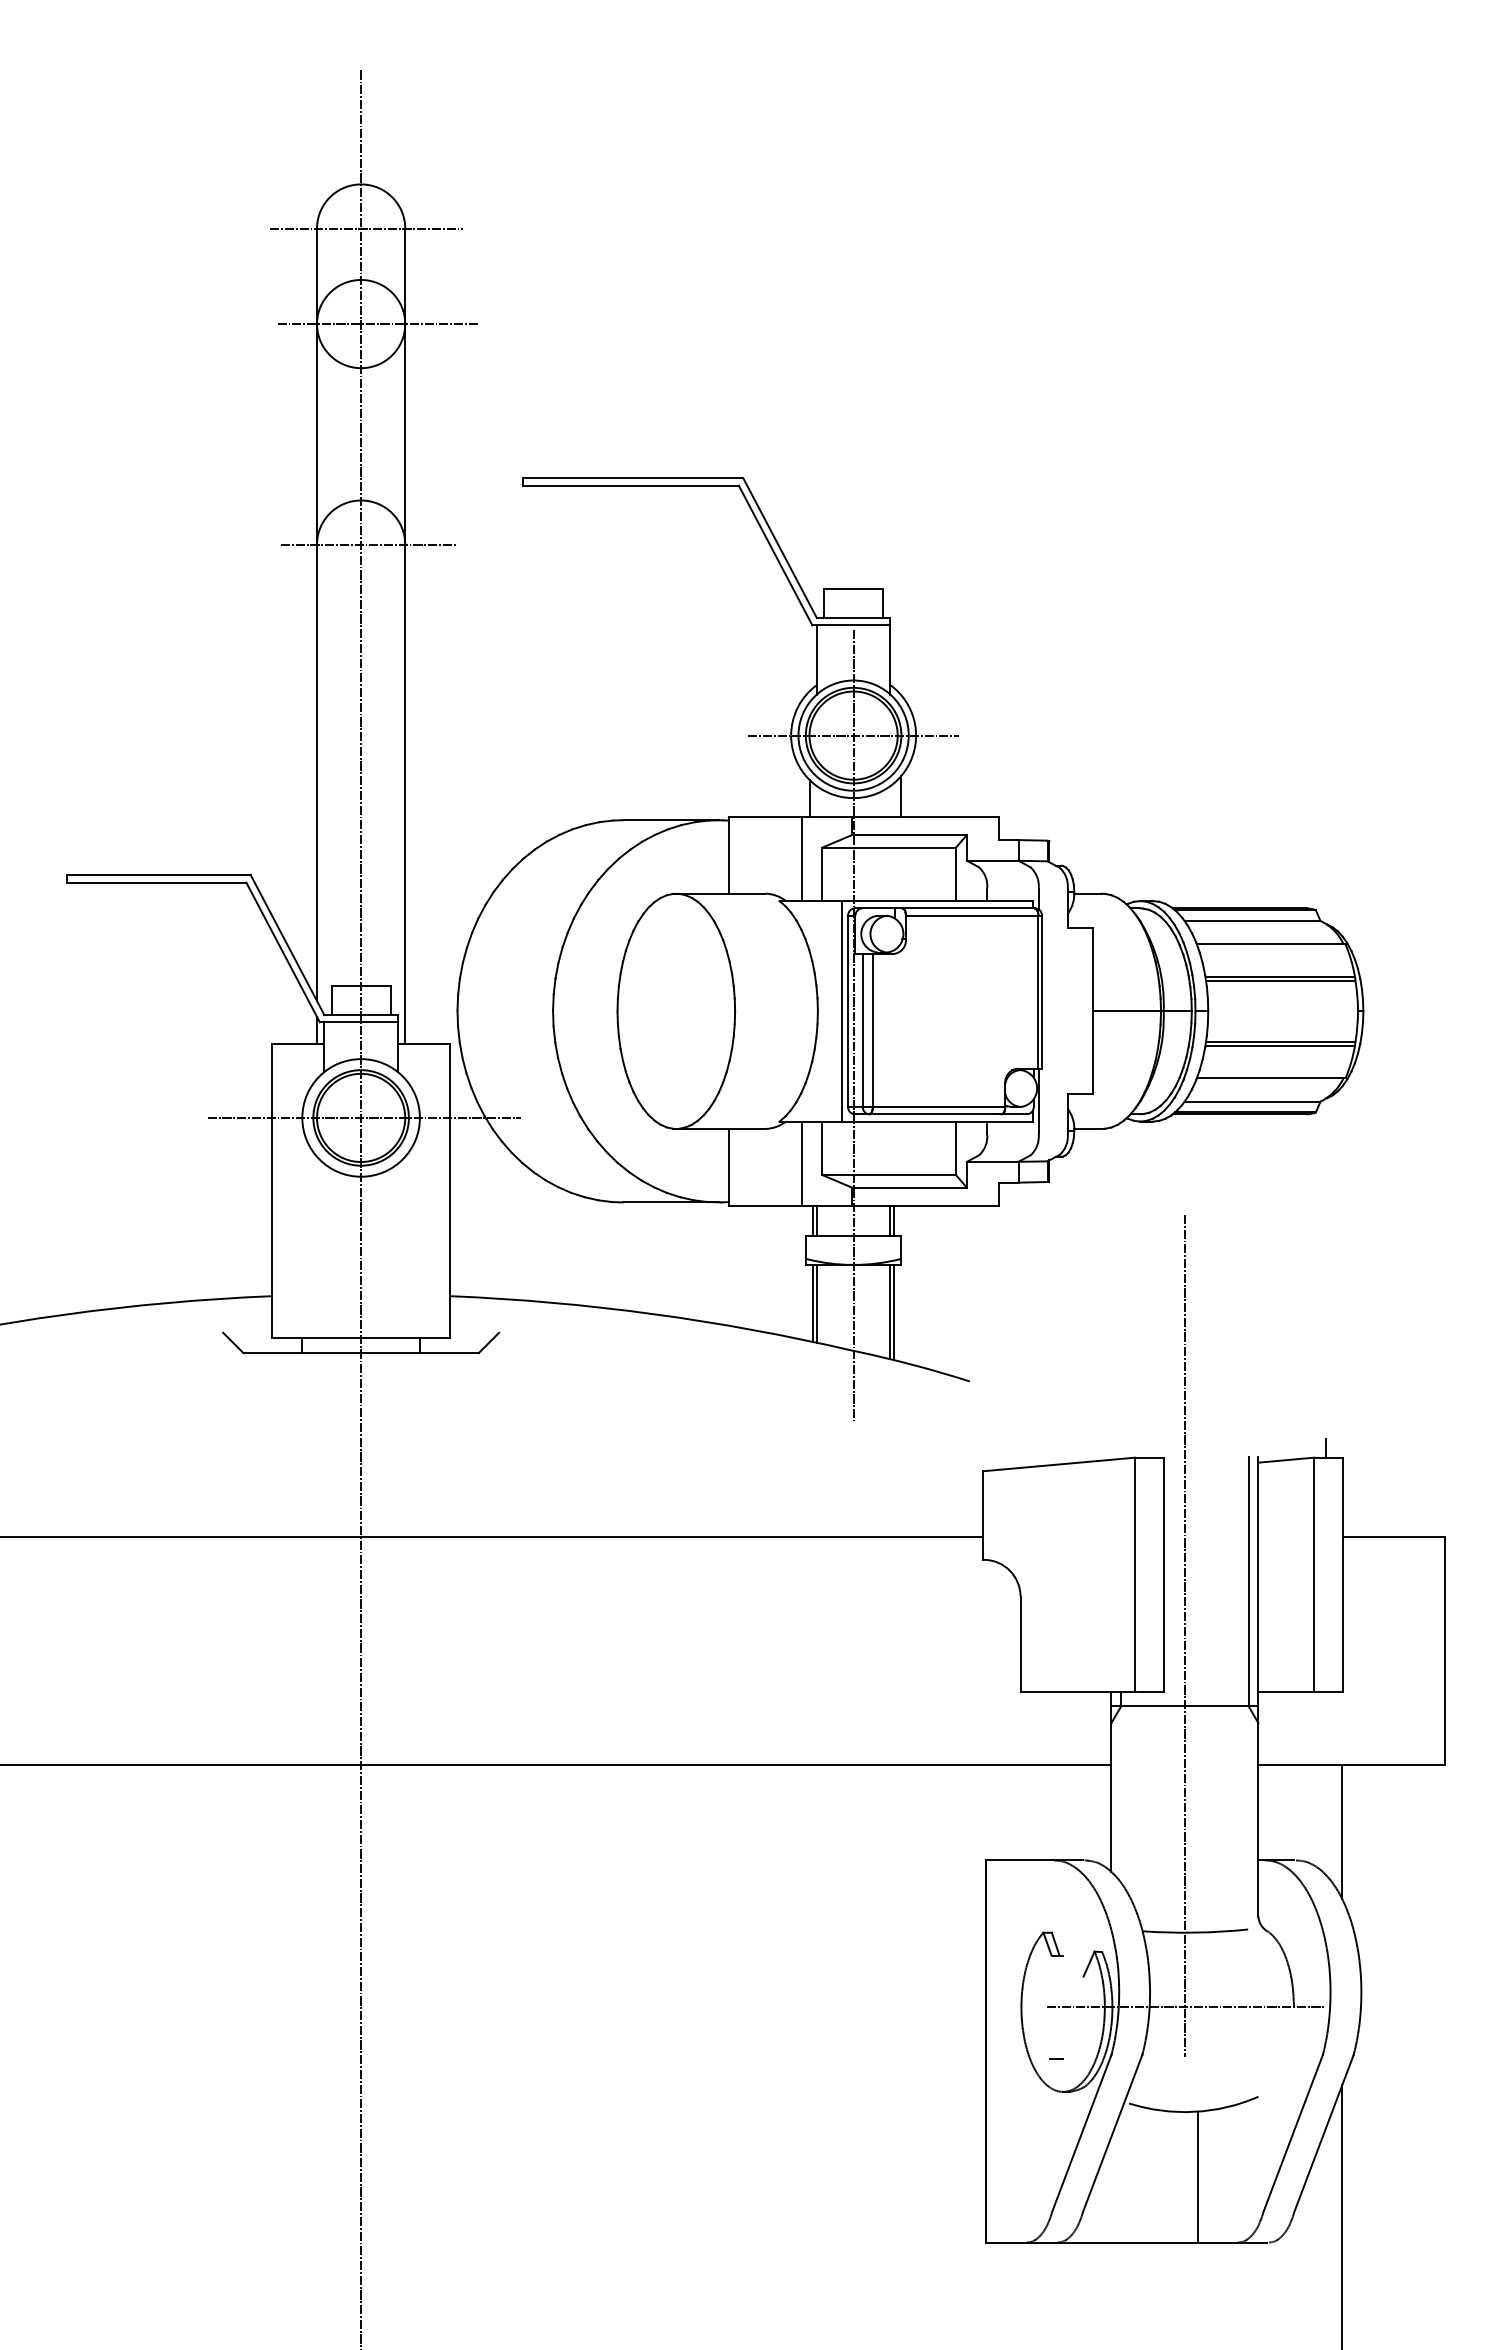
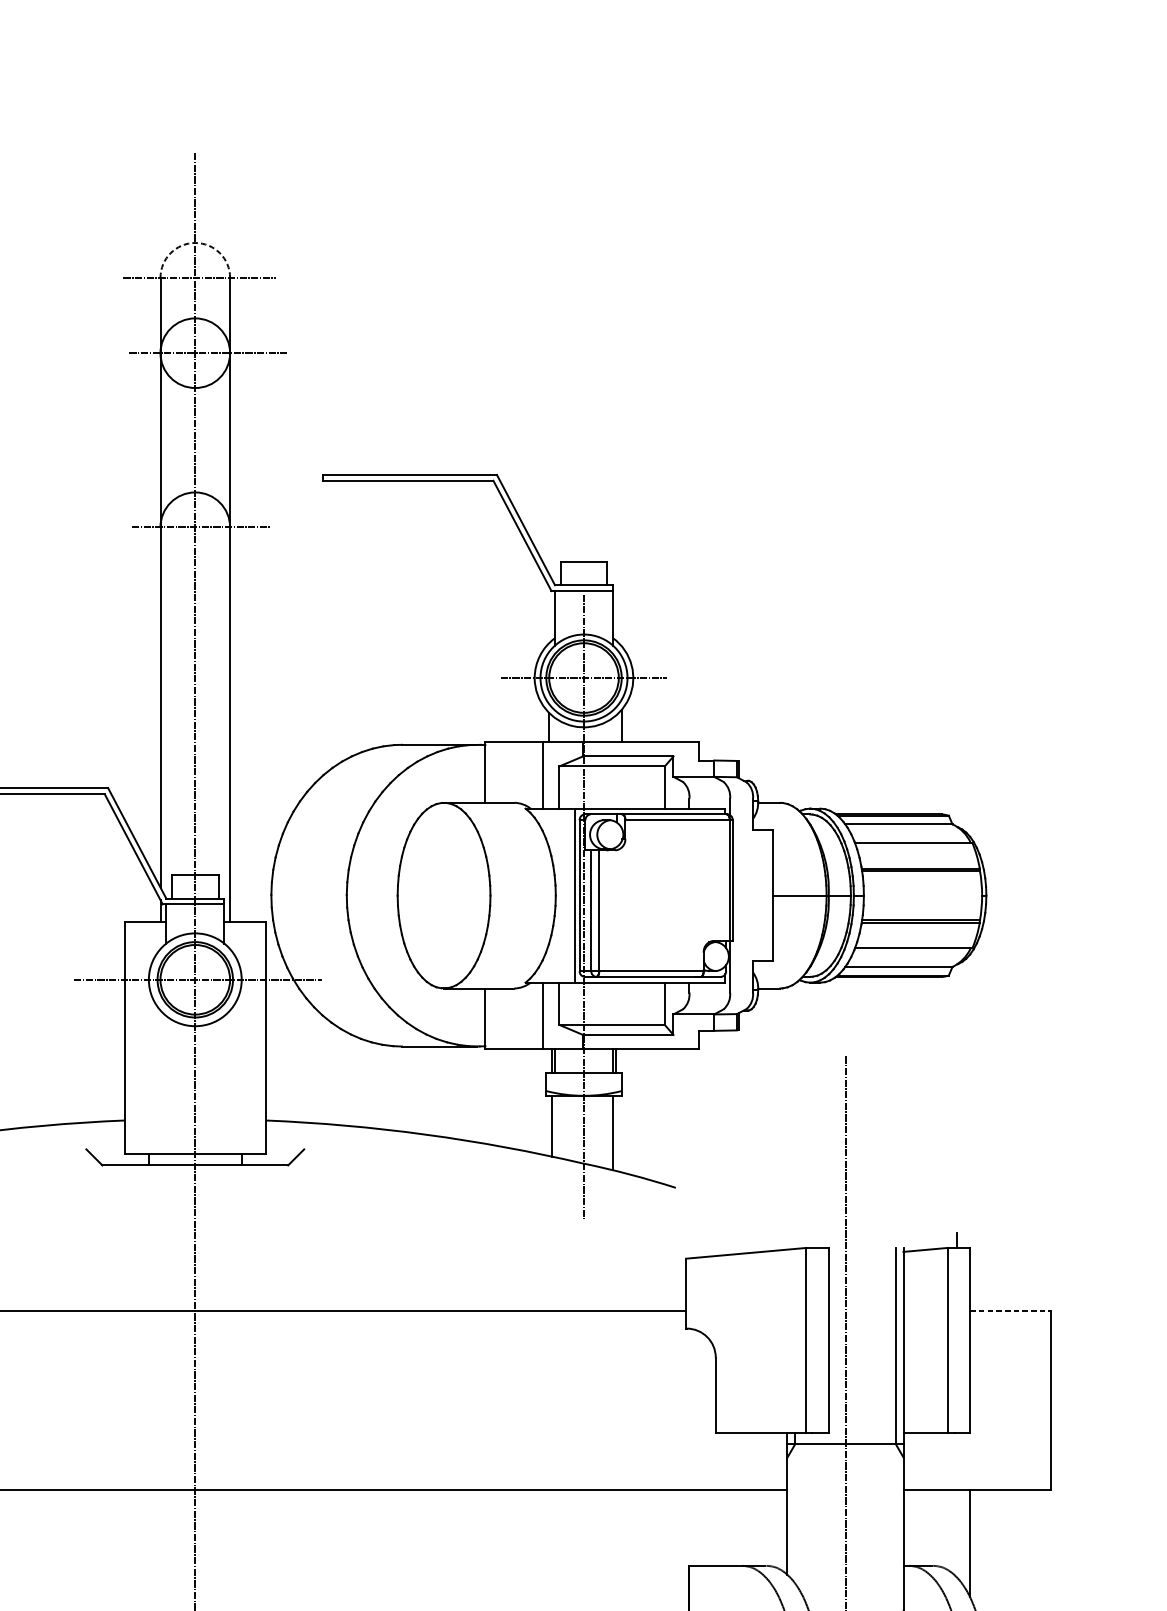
arc: (361, 184) -> (195, 243), solid -> dashed
line: (816, 1303) -> (554, 1126), removed
line: (894, 1312) -> (616, 1133), removed
line: (1394, 1536) -> (1010, 1310), solid -> dashed

